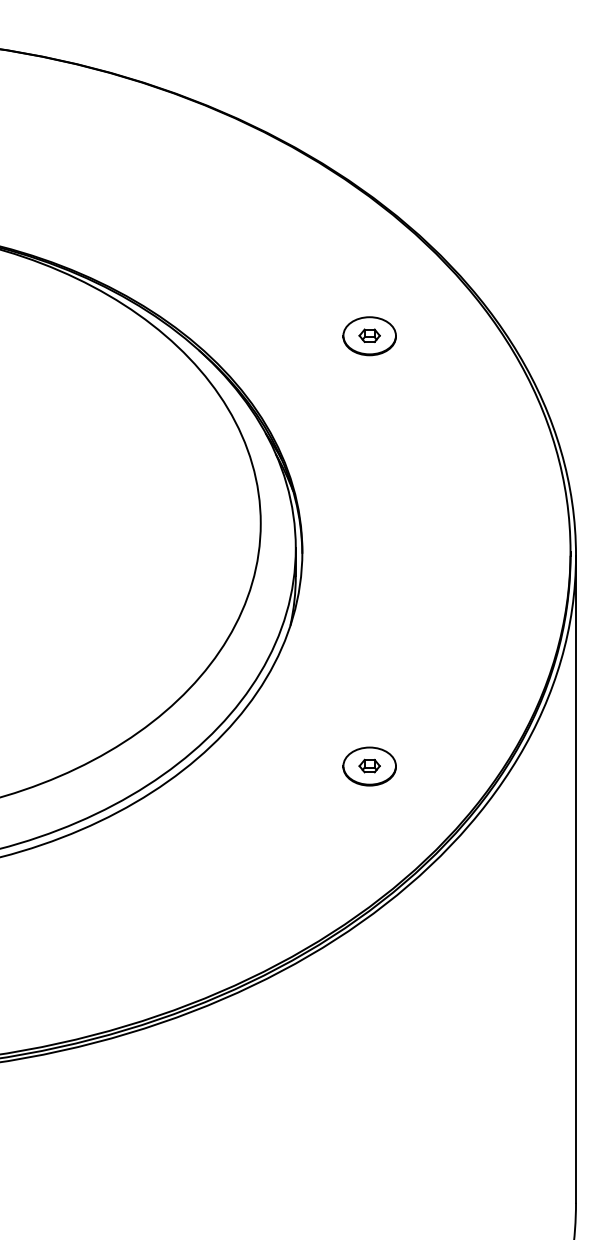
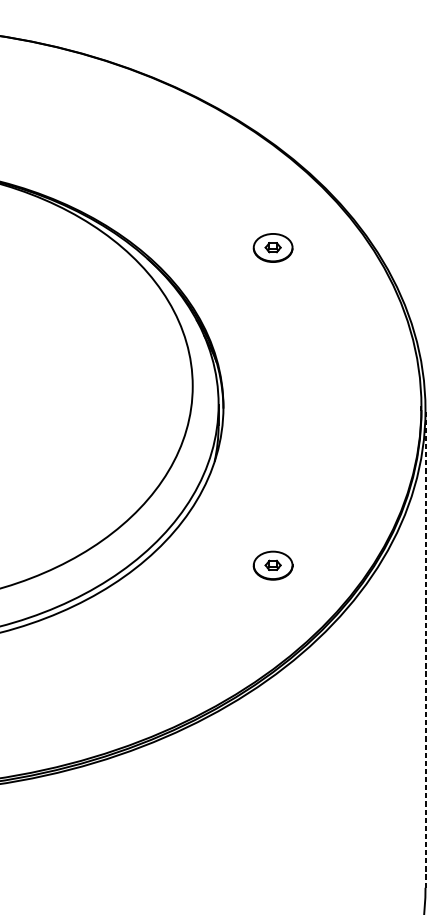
line: (576, 879) -> (425, 649), solid -> dashed

